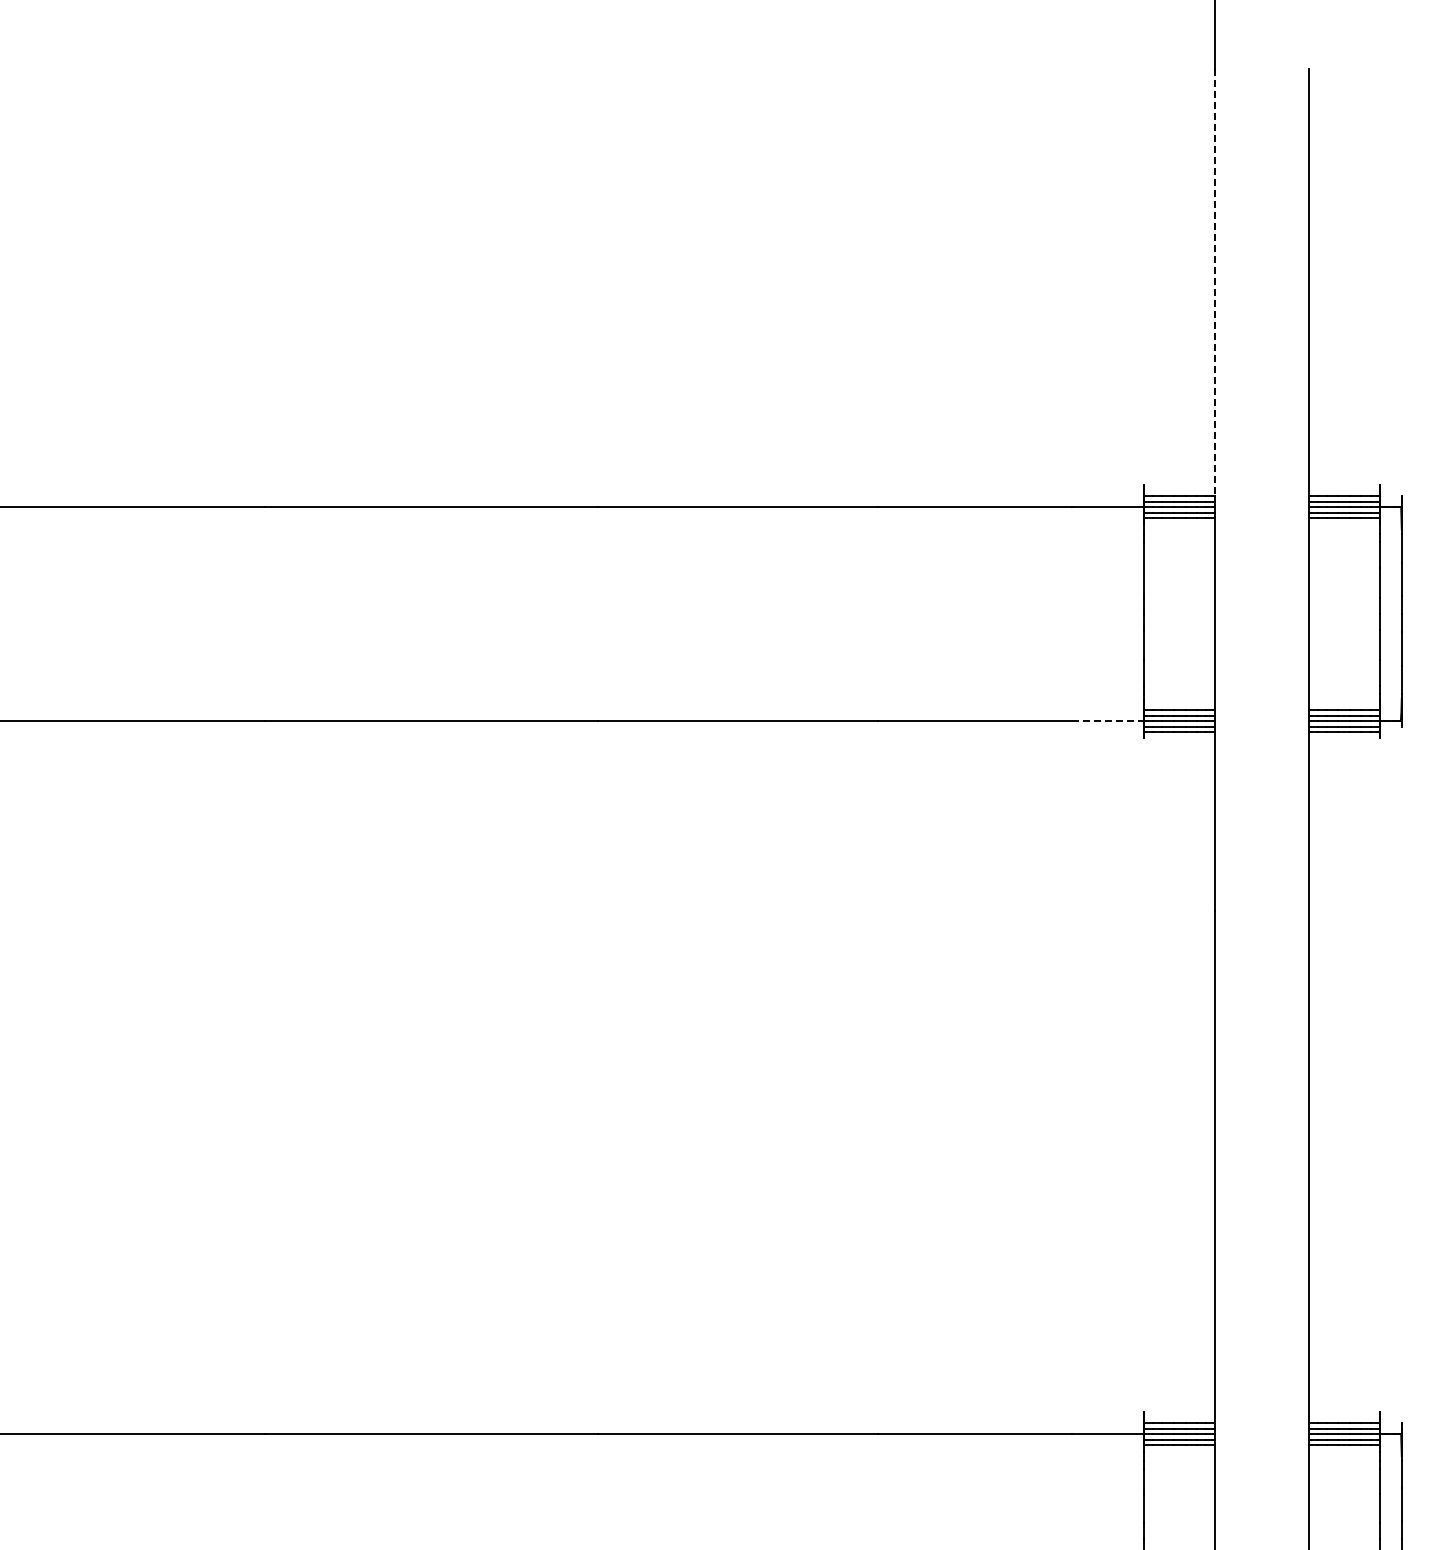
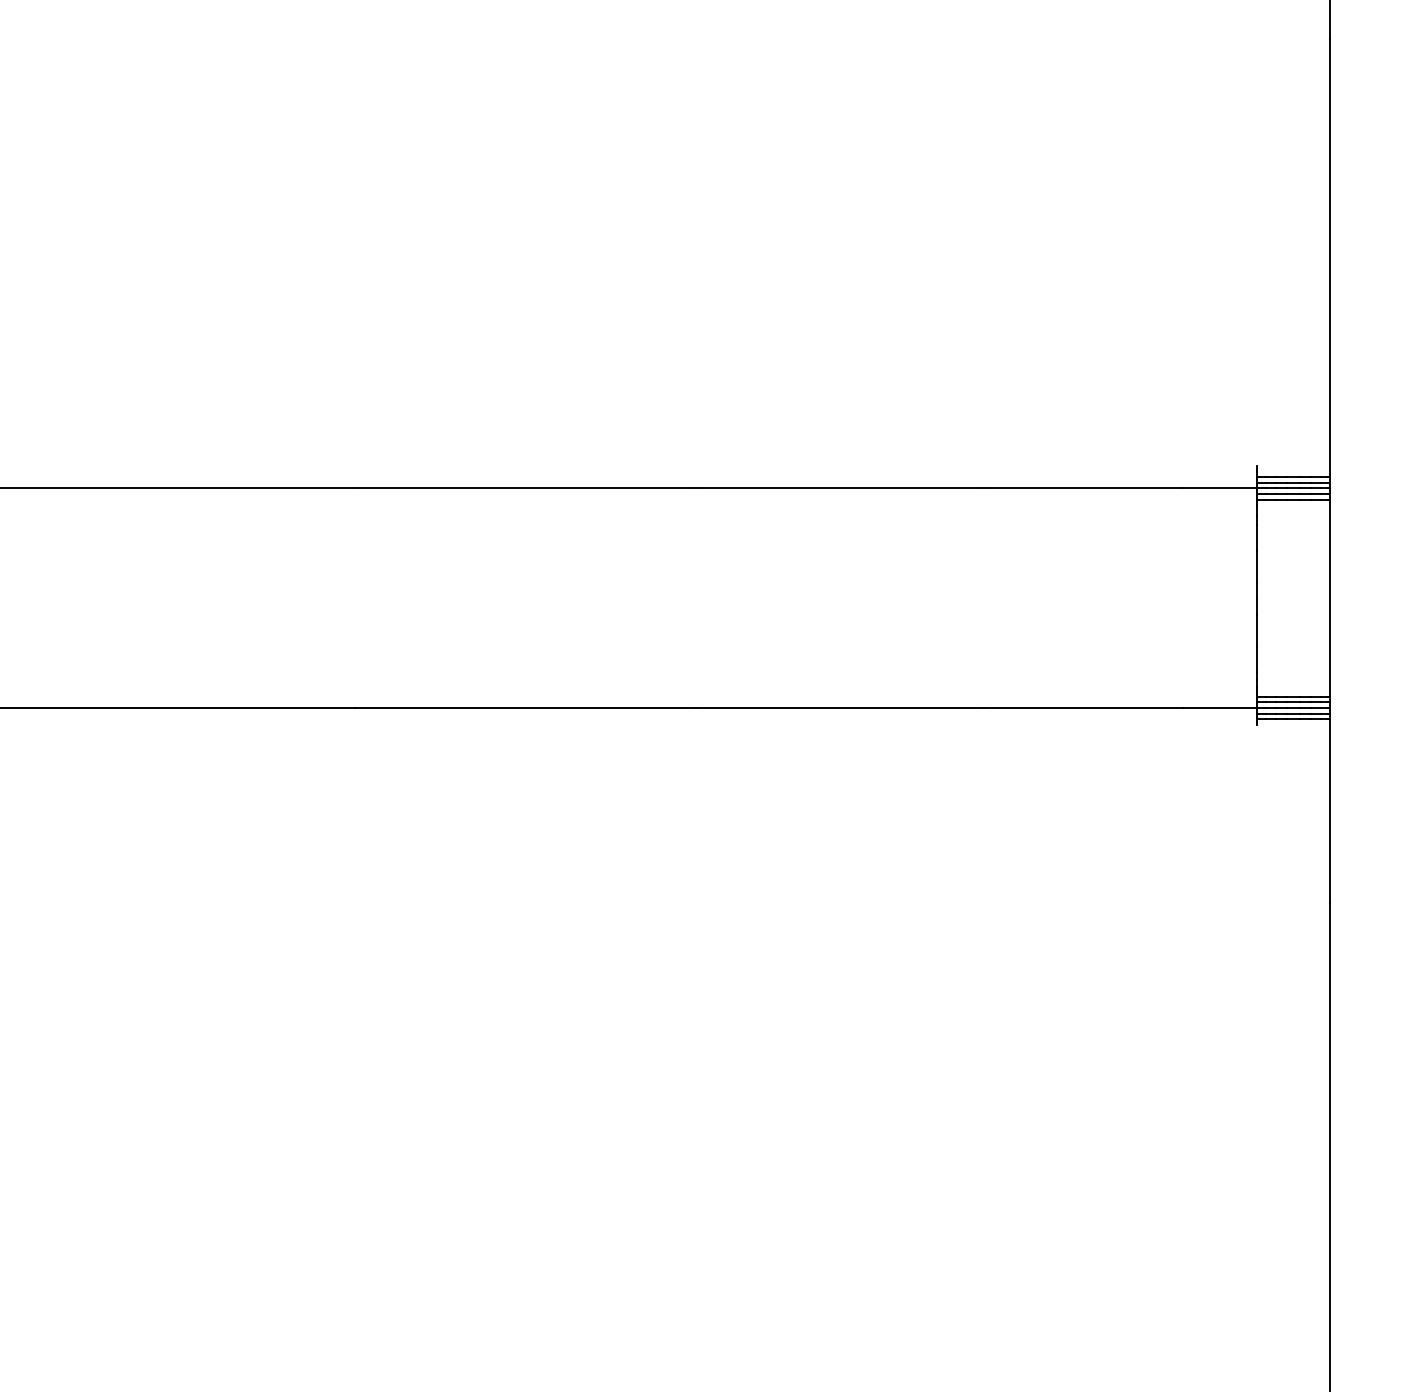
line: (1215, 283) -> (1330, 258), dashed -> solid
line: (1108, 721) -> (1220, 708), dashed -> solid

